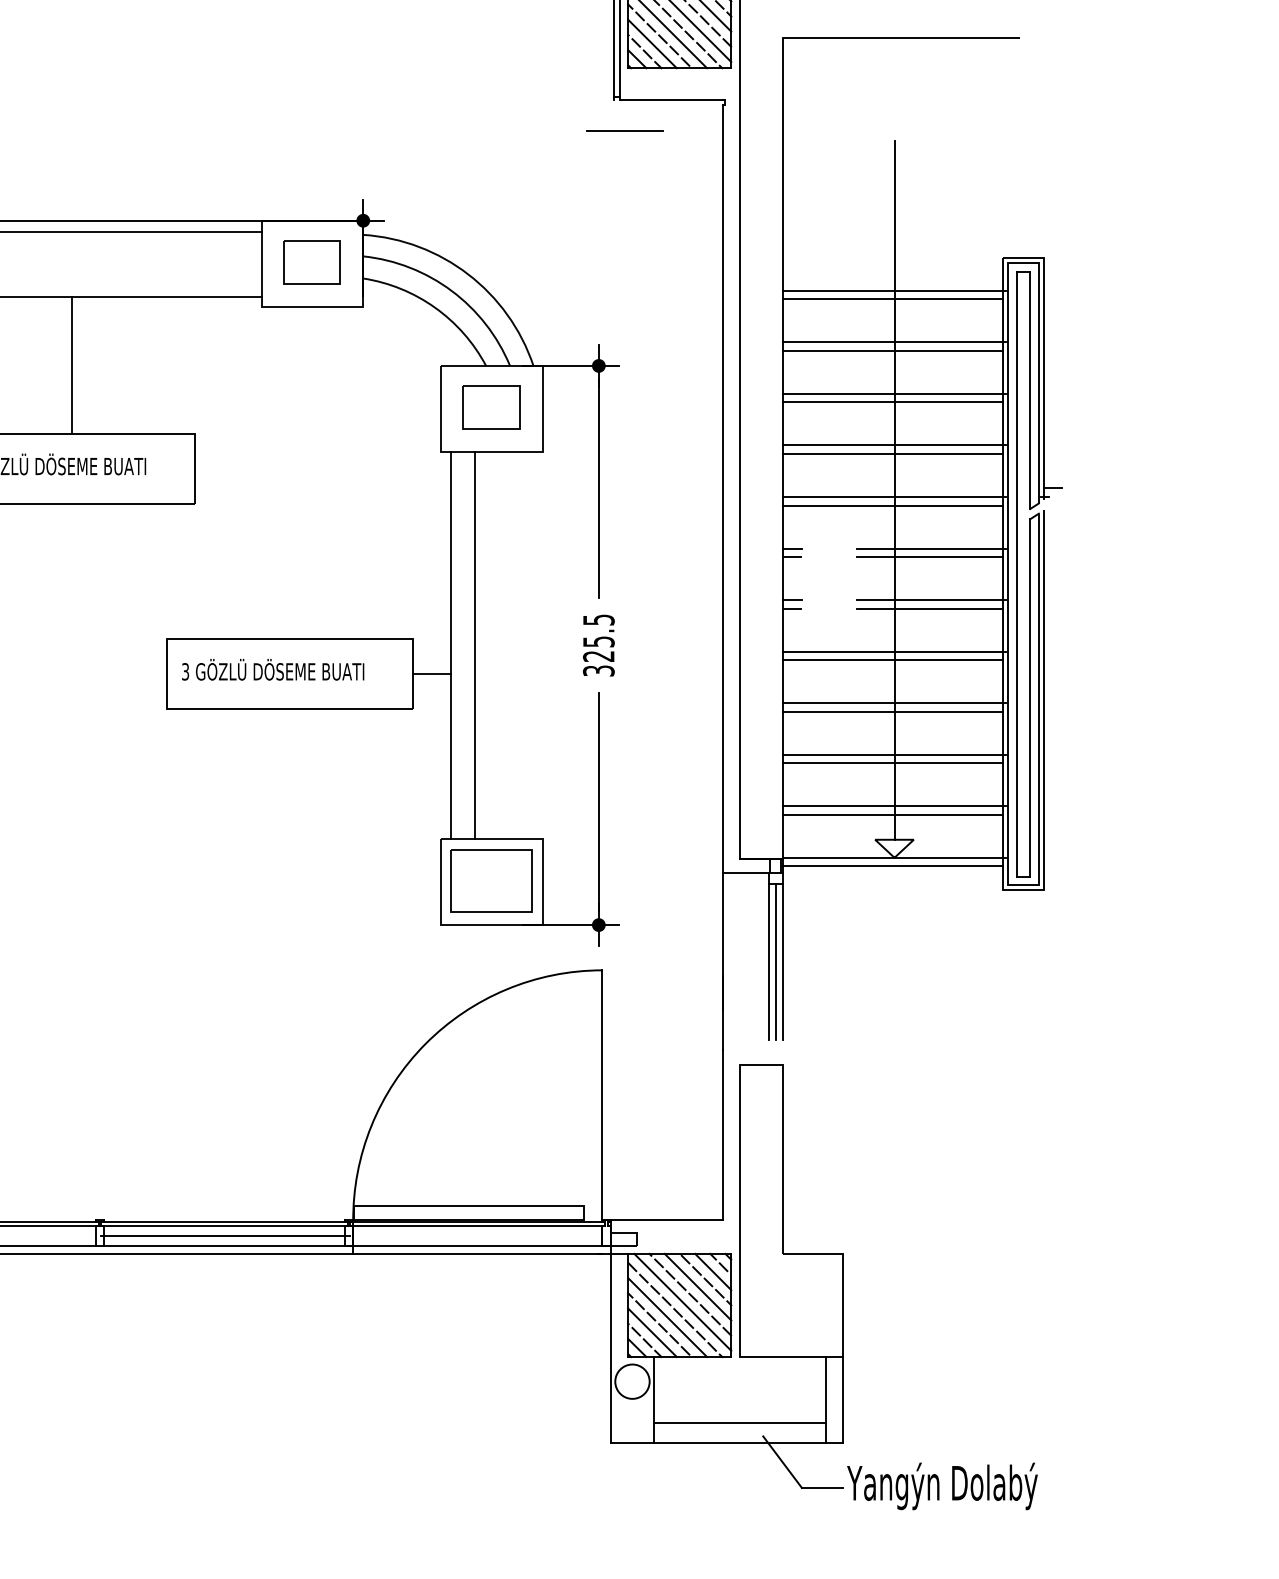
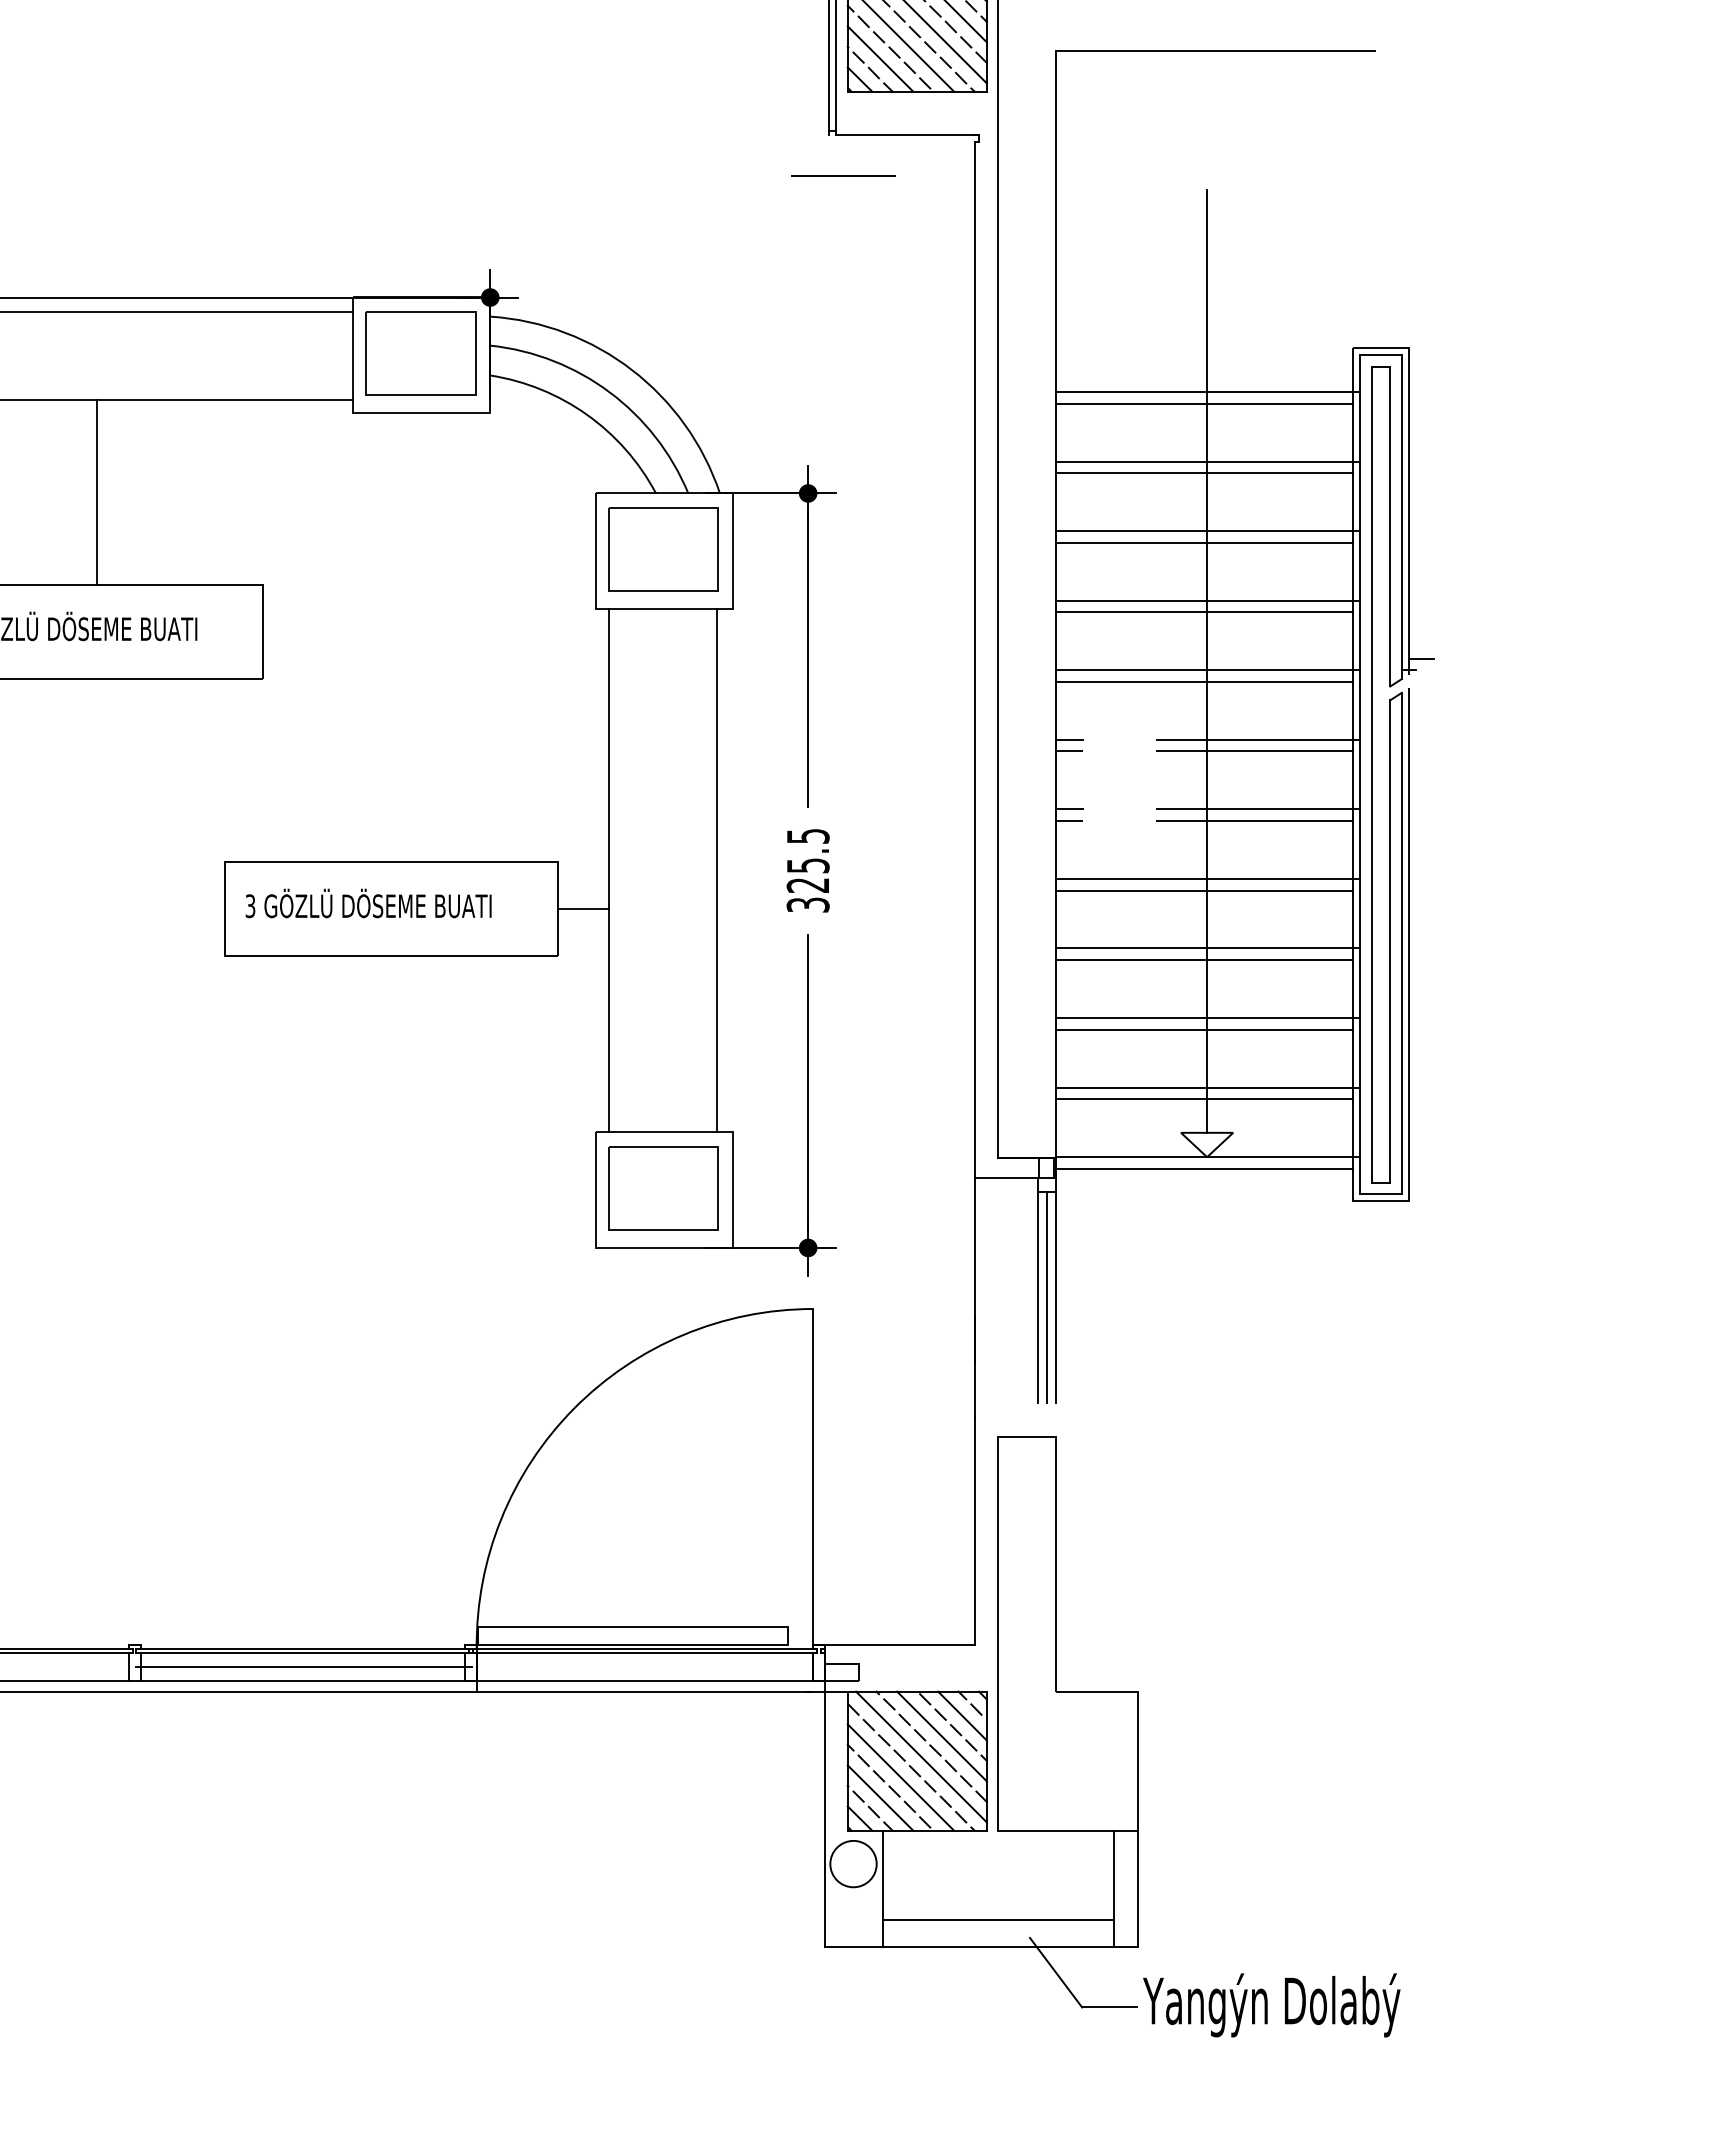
part: (311, 262) -> (420, 353), size x1.43
part: (491, 407) -> (663, 549), size x1.43
line: (475, 645) -> (717, 870), moved

